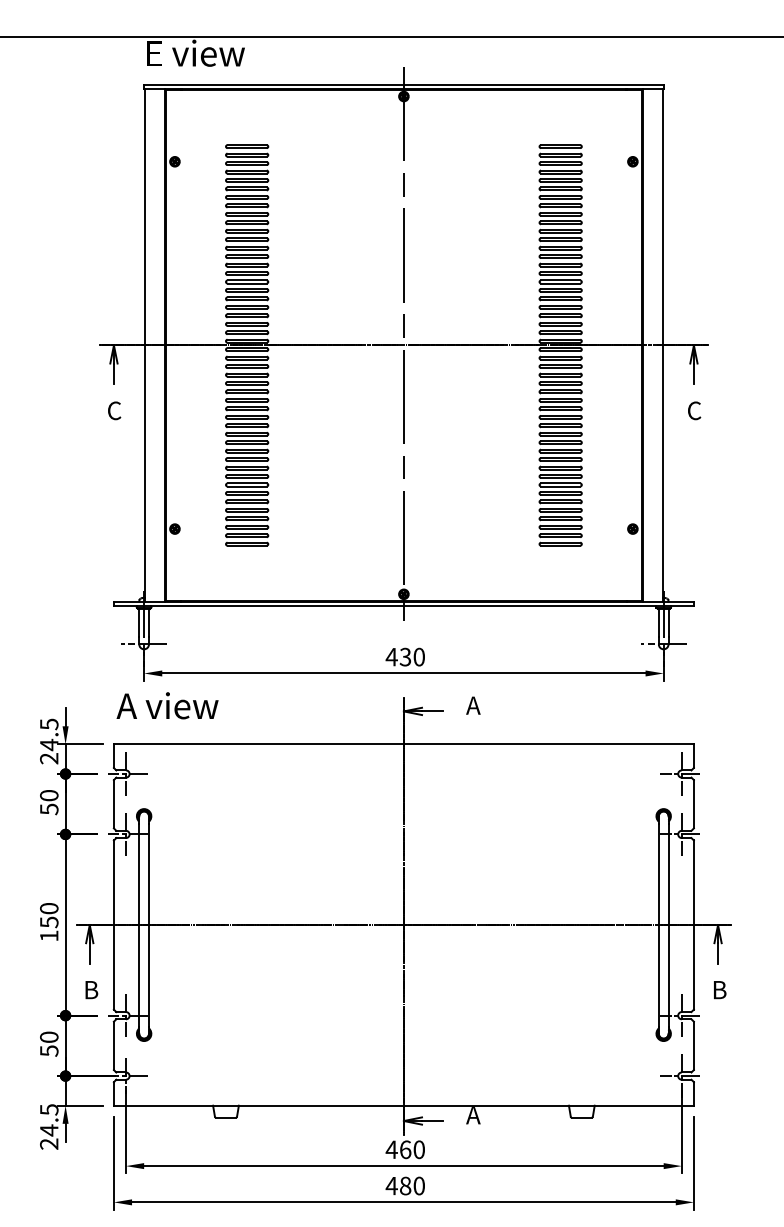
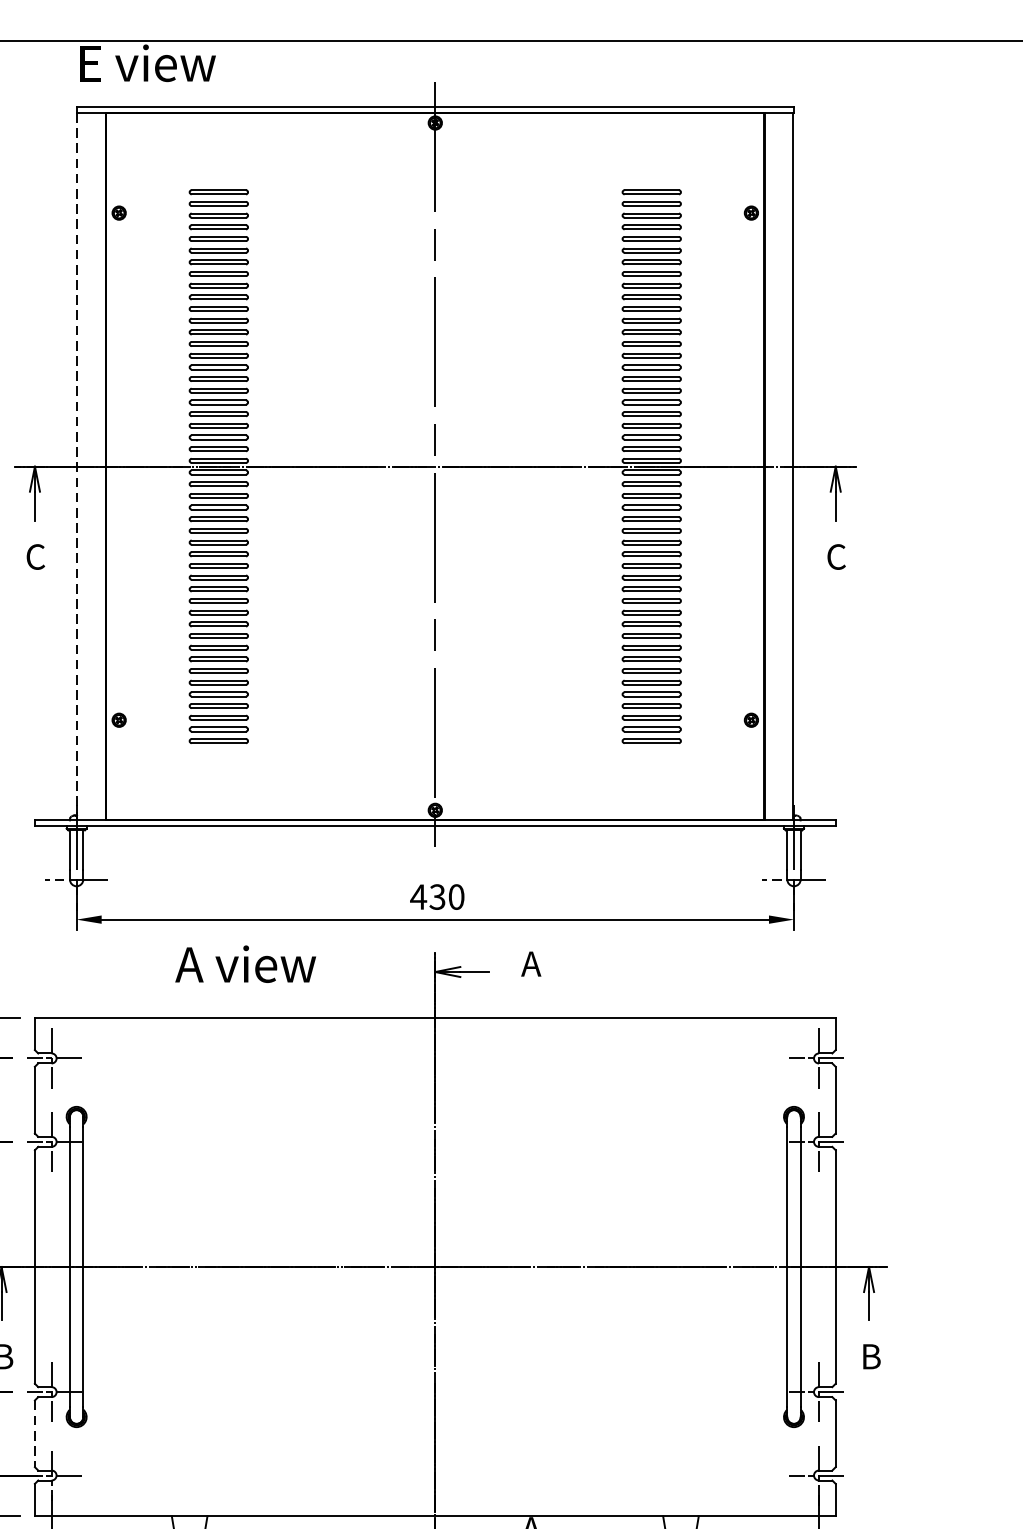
line: (144, 345) -> (77, 466), solid -> dashed
text: (167, 705) -> (245, 963), moved
line: (113, 1046) -> (34, 1434), solid -> dashed

